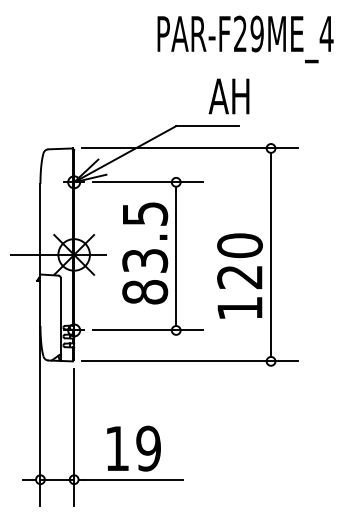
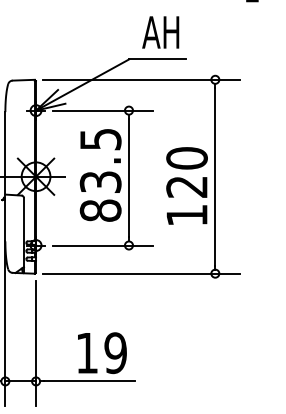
text: (228, 96) -> (160, 32), moved
text: (239, 275) -> (186, 185), moved
text: (133, 448) -> (101, 353), moved

